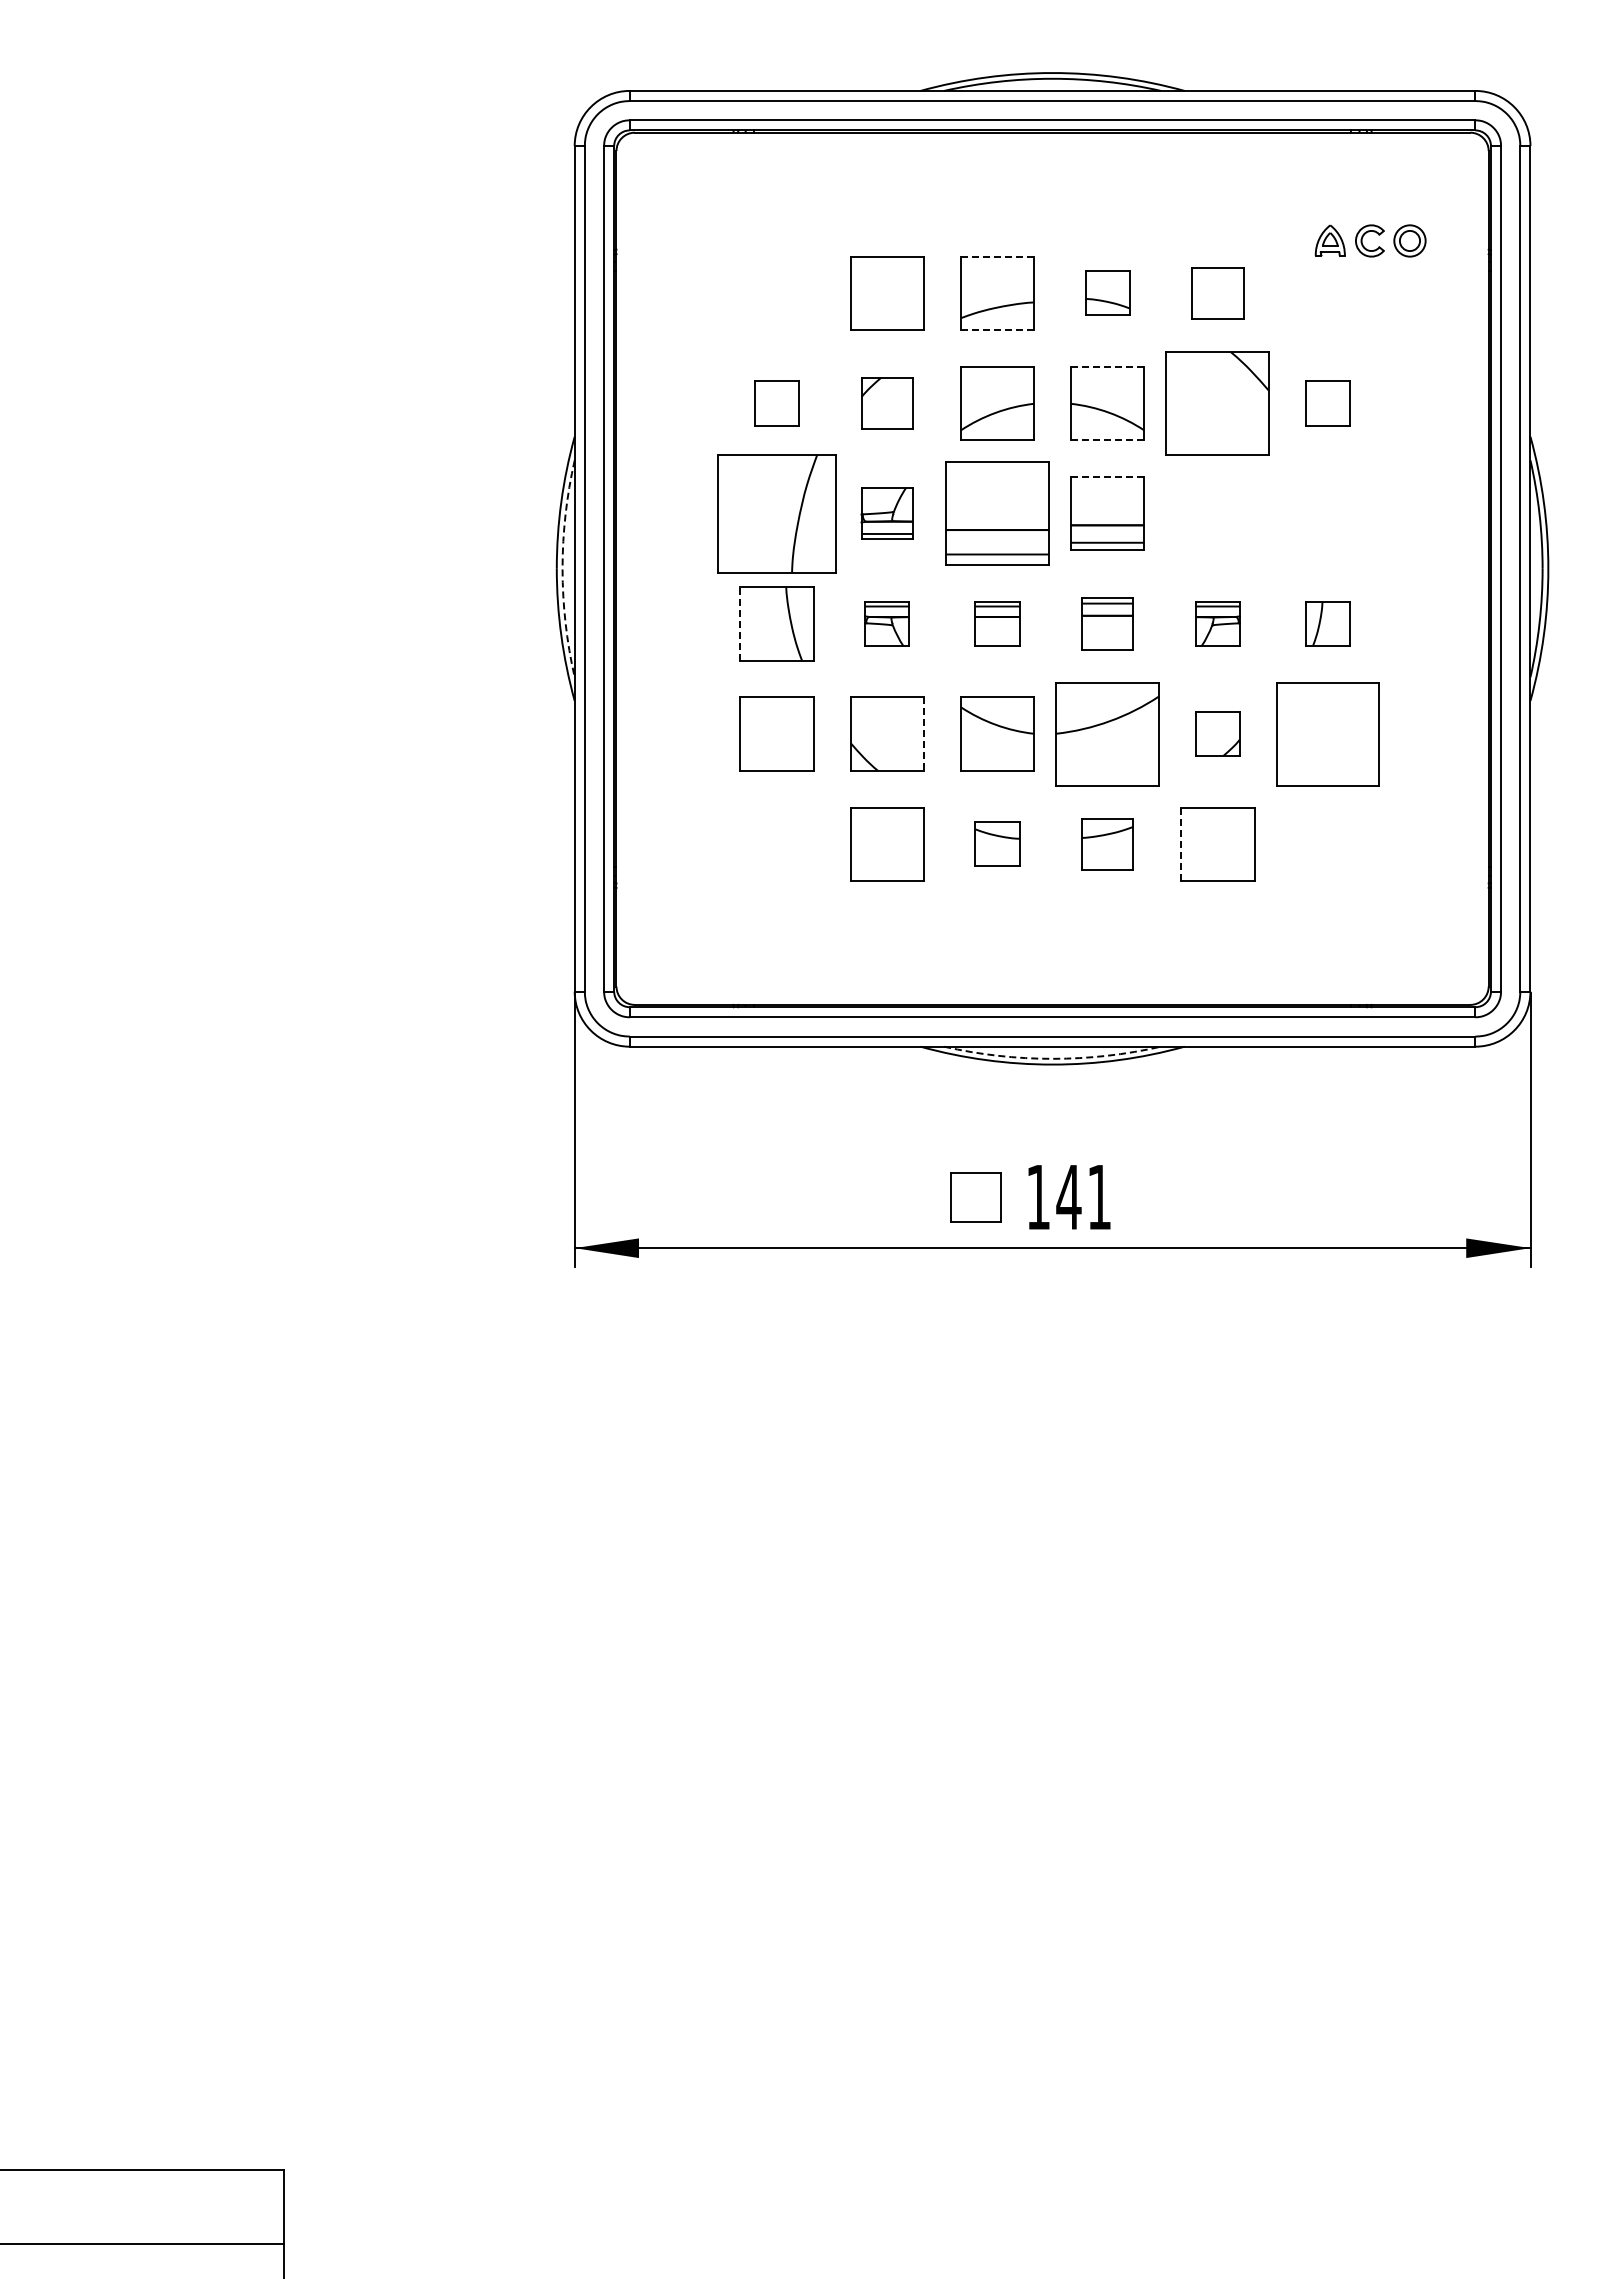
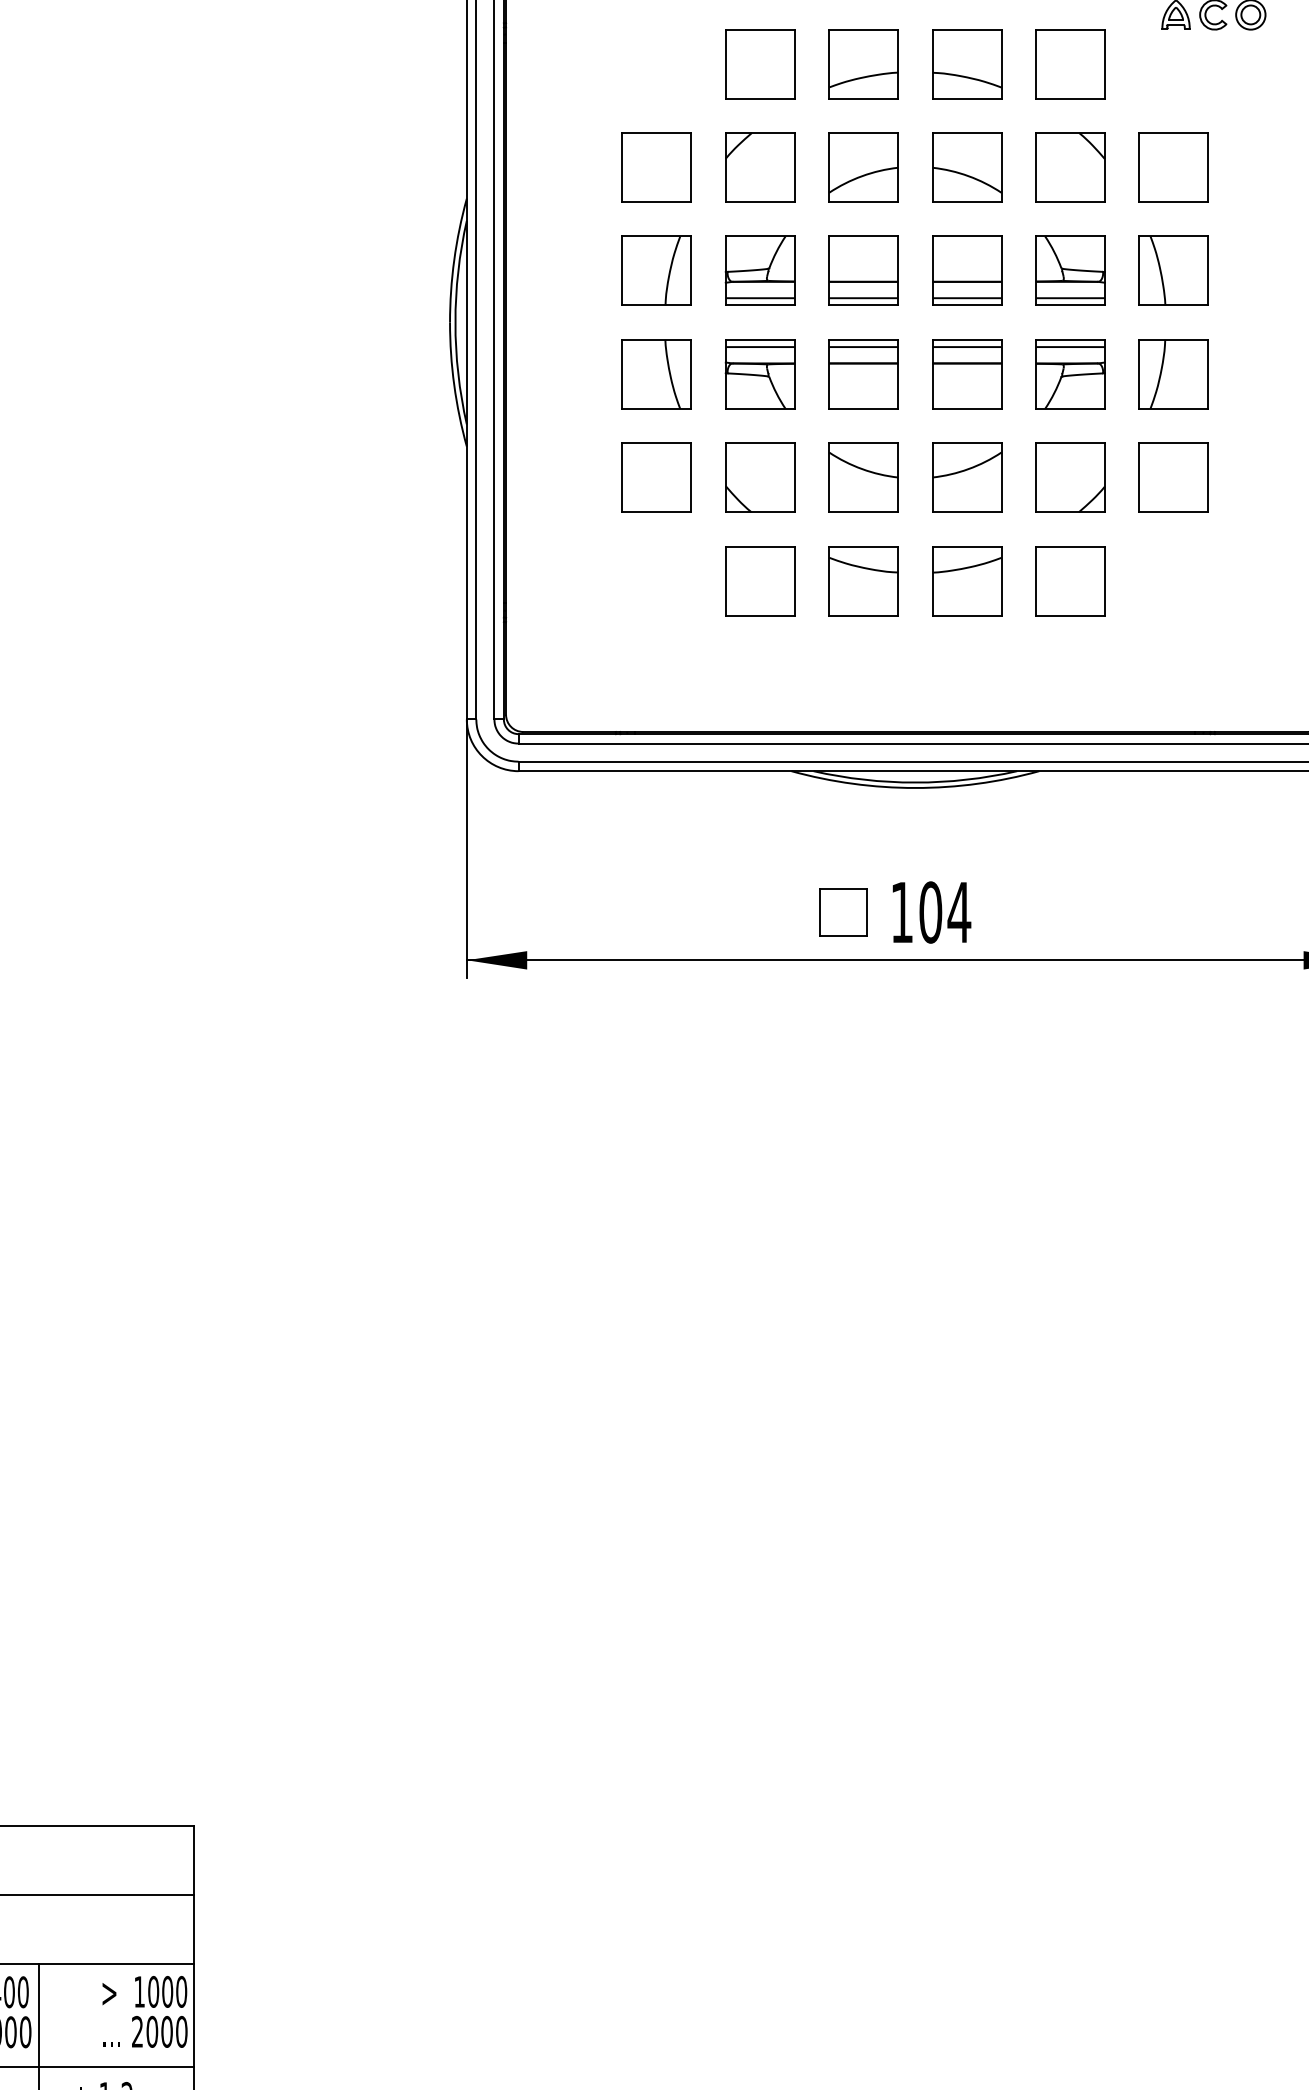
line: (997, 256) -> (863, 29), dashed -> solid
part: (1107, 293) -> (966, 64), size x1.67
part: (1217, 293) -> (1070, 64), size x1.43
line: (997, 330) -> (863, 98), dashed -> solid
line: (1107, 366) -> (966, 132), dashed -> solid
part: (776, 403) -> (656, 167), size x1.67
part: (887, 403) -> (760, 167), size x1.43
part: (1217, 403) -> (1070, 167), size x0.71
part: (1327, 403) -> (1173, 167), size x1.67
line: (1107, 440) -> (966, 202), dashed -> solid
line: (1107, 477) -> (966, 236), dashed -> solid
part: (776, 513) -> (656, 270), size x0.62
part: (886, 513) -> (759, 270), size x1.43
part: (997, 513) -> (863, 270), size x0.71
part: (1217, 513) -> (1070, 270), added
part: (1327, 513) -> (1173, 270), added
arc: (562, 568) -> (455, 322), dashed -> solid
line: (740, 623) -> (622, 373), dashed -> solid
part: (886, 623) -> (759, 373), size x1.67
part: (997, 623) -> (863, 373), size x1.67
part: (1107, 623) -> (966, 373), size x1.43
part: (1217, 623) -> (1070, 373), size x1.67
part: (1327, 623) -> (1173, 373), size x1.67
part: (1107, 733) -> (966, 477), size x0.71
part: (1217, 733) -> (1070, 477), size x1.67
part: (1327, 733) -> (1173, 477), size x0.71
line: (924, 734) -> (795, 478), dashed -> solid
part: (997, 844) -> (863, 581), size x1.67
part: (1107, 844) -> (966, 581), size x1.43
line: (1181, 844) -> (1036, 581), dashed -> solid
arc: (1052, 1058) -> (915, 782), dashed -> solid
text: (1084, 1197) -> (945, 912), 141 -> 104

